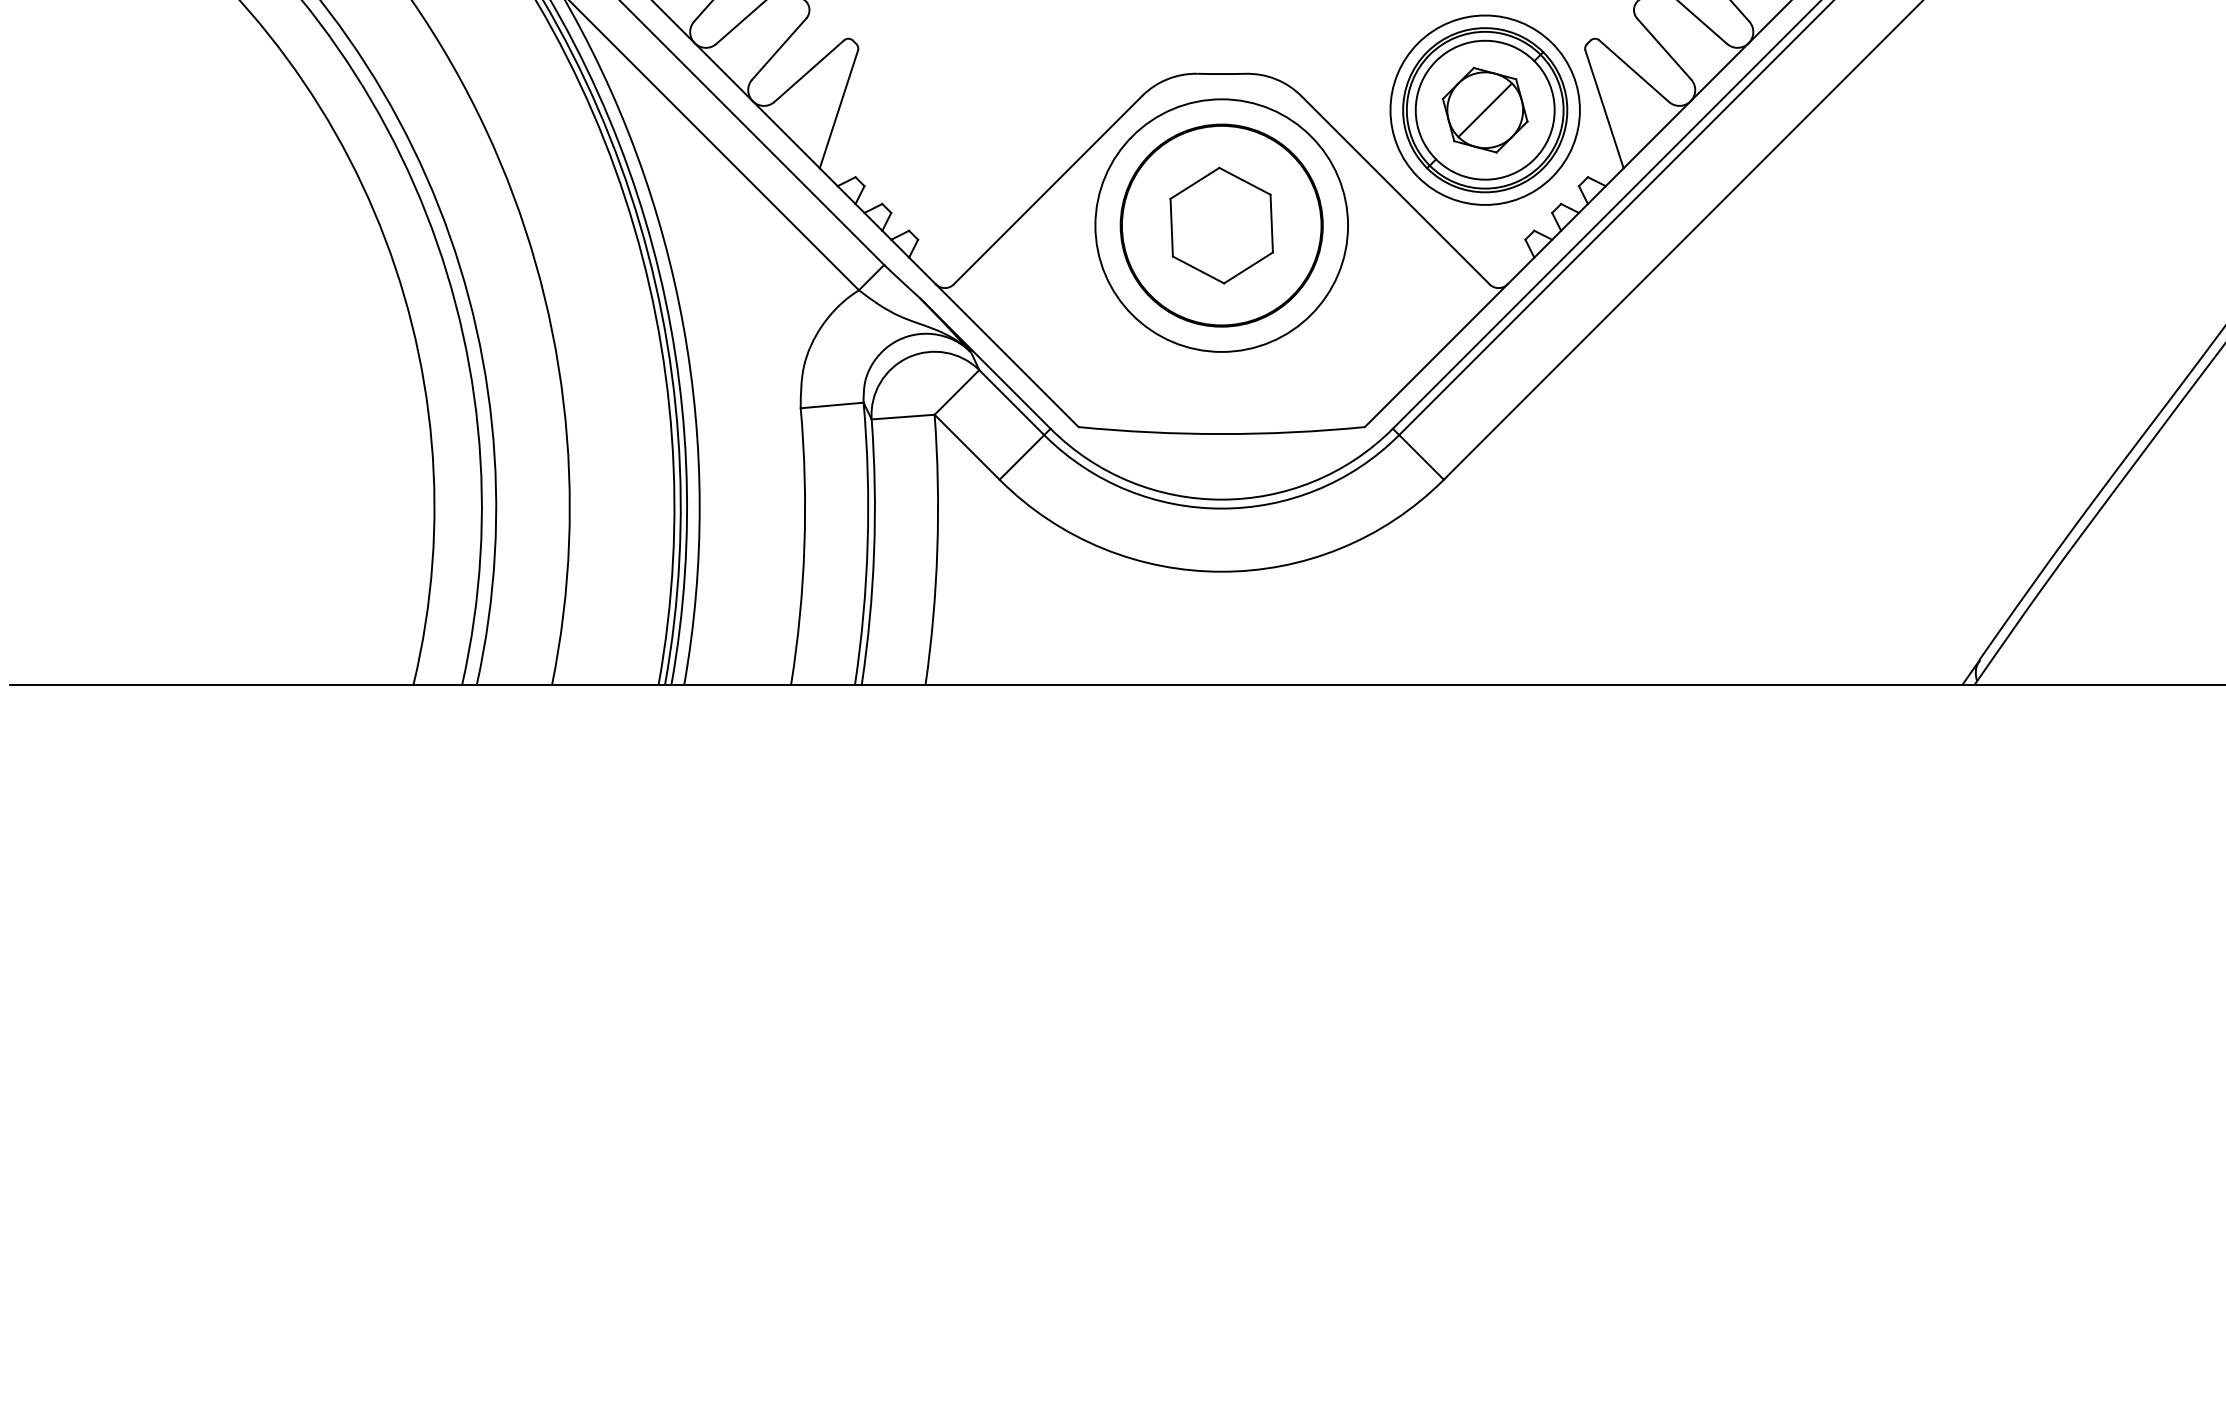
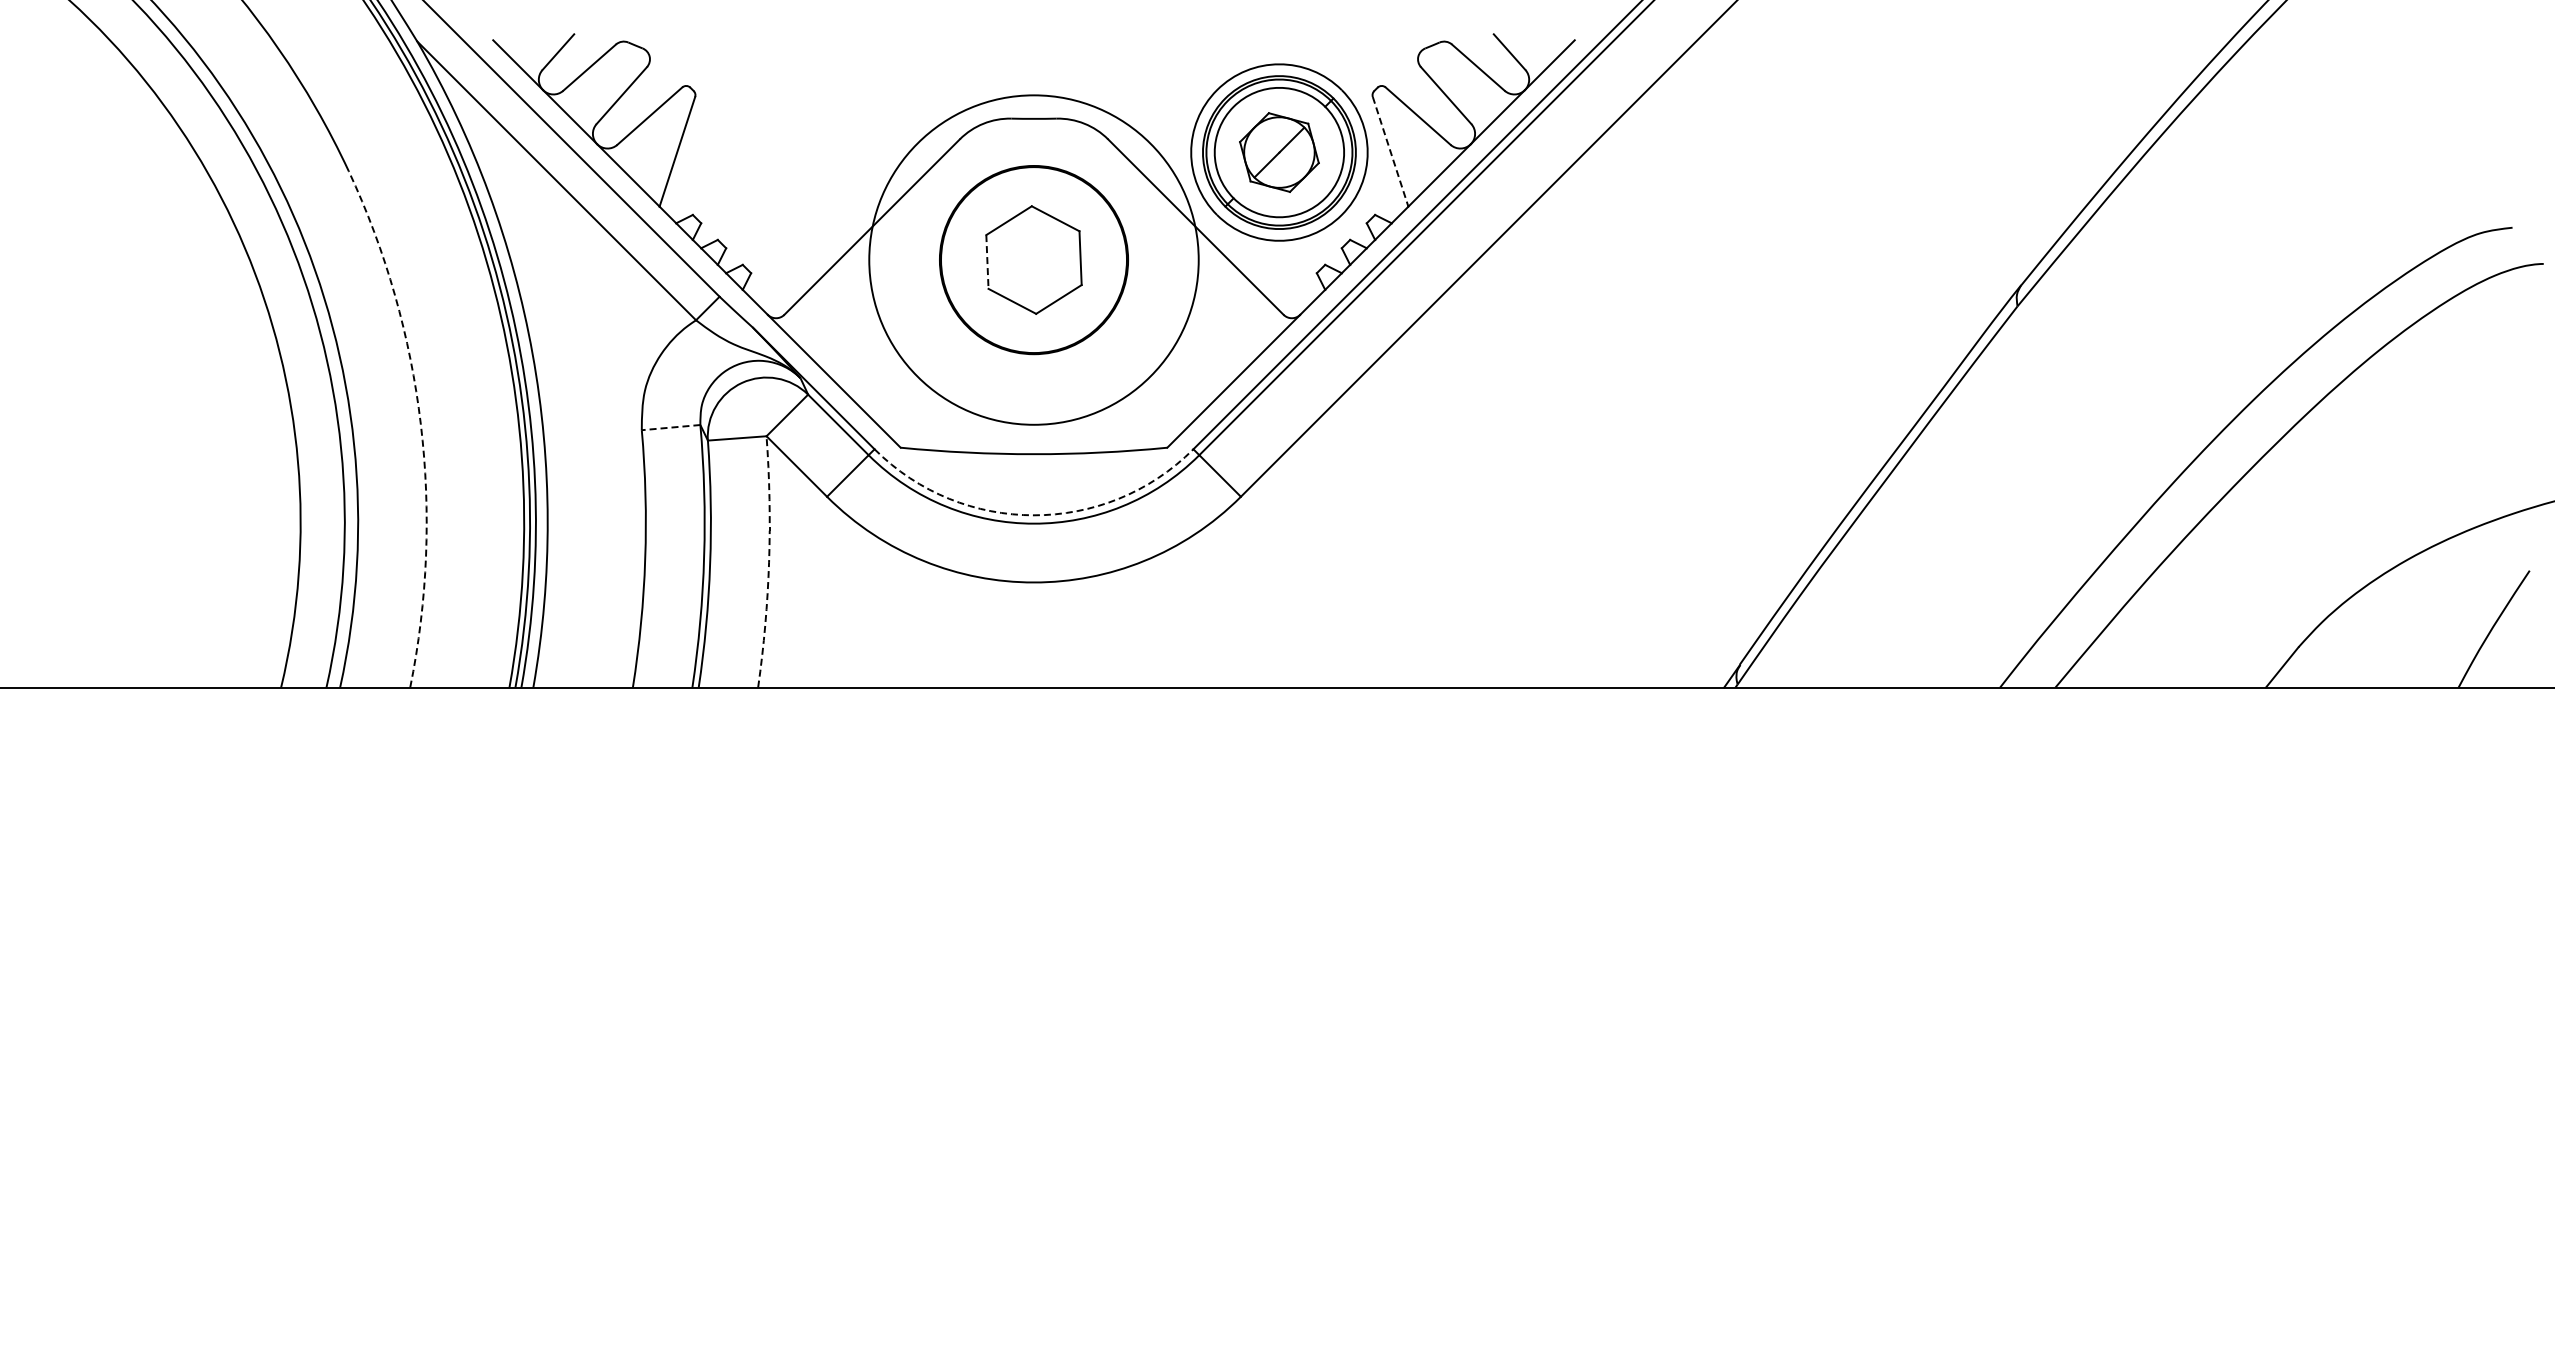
line: (1604, 109) -> (1390, 151), solid -> dashed
circle: (1221, 225) -> (1033, 259), size x1.4
line: (1171, 227) -> (987, 261), solid -> dashed
arc: (563, 402) -> (420, 424), solid -> dashed
line: (831, 405) -> (670, 427), solid -> dashed
arc: (1222, 499) -> (1034, 515), solid -> dashed
arc: (937, 550) -> (769, 562), solid -> dashed

